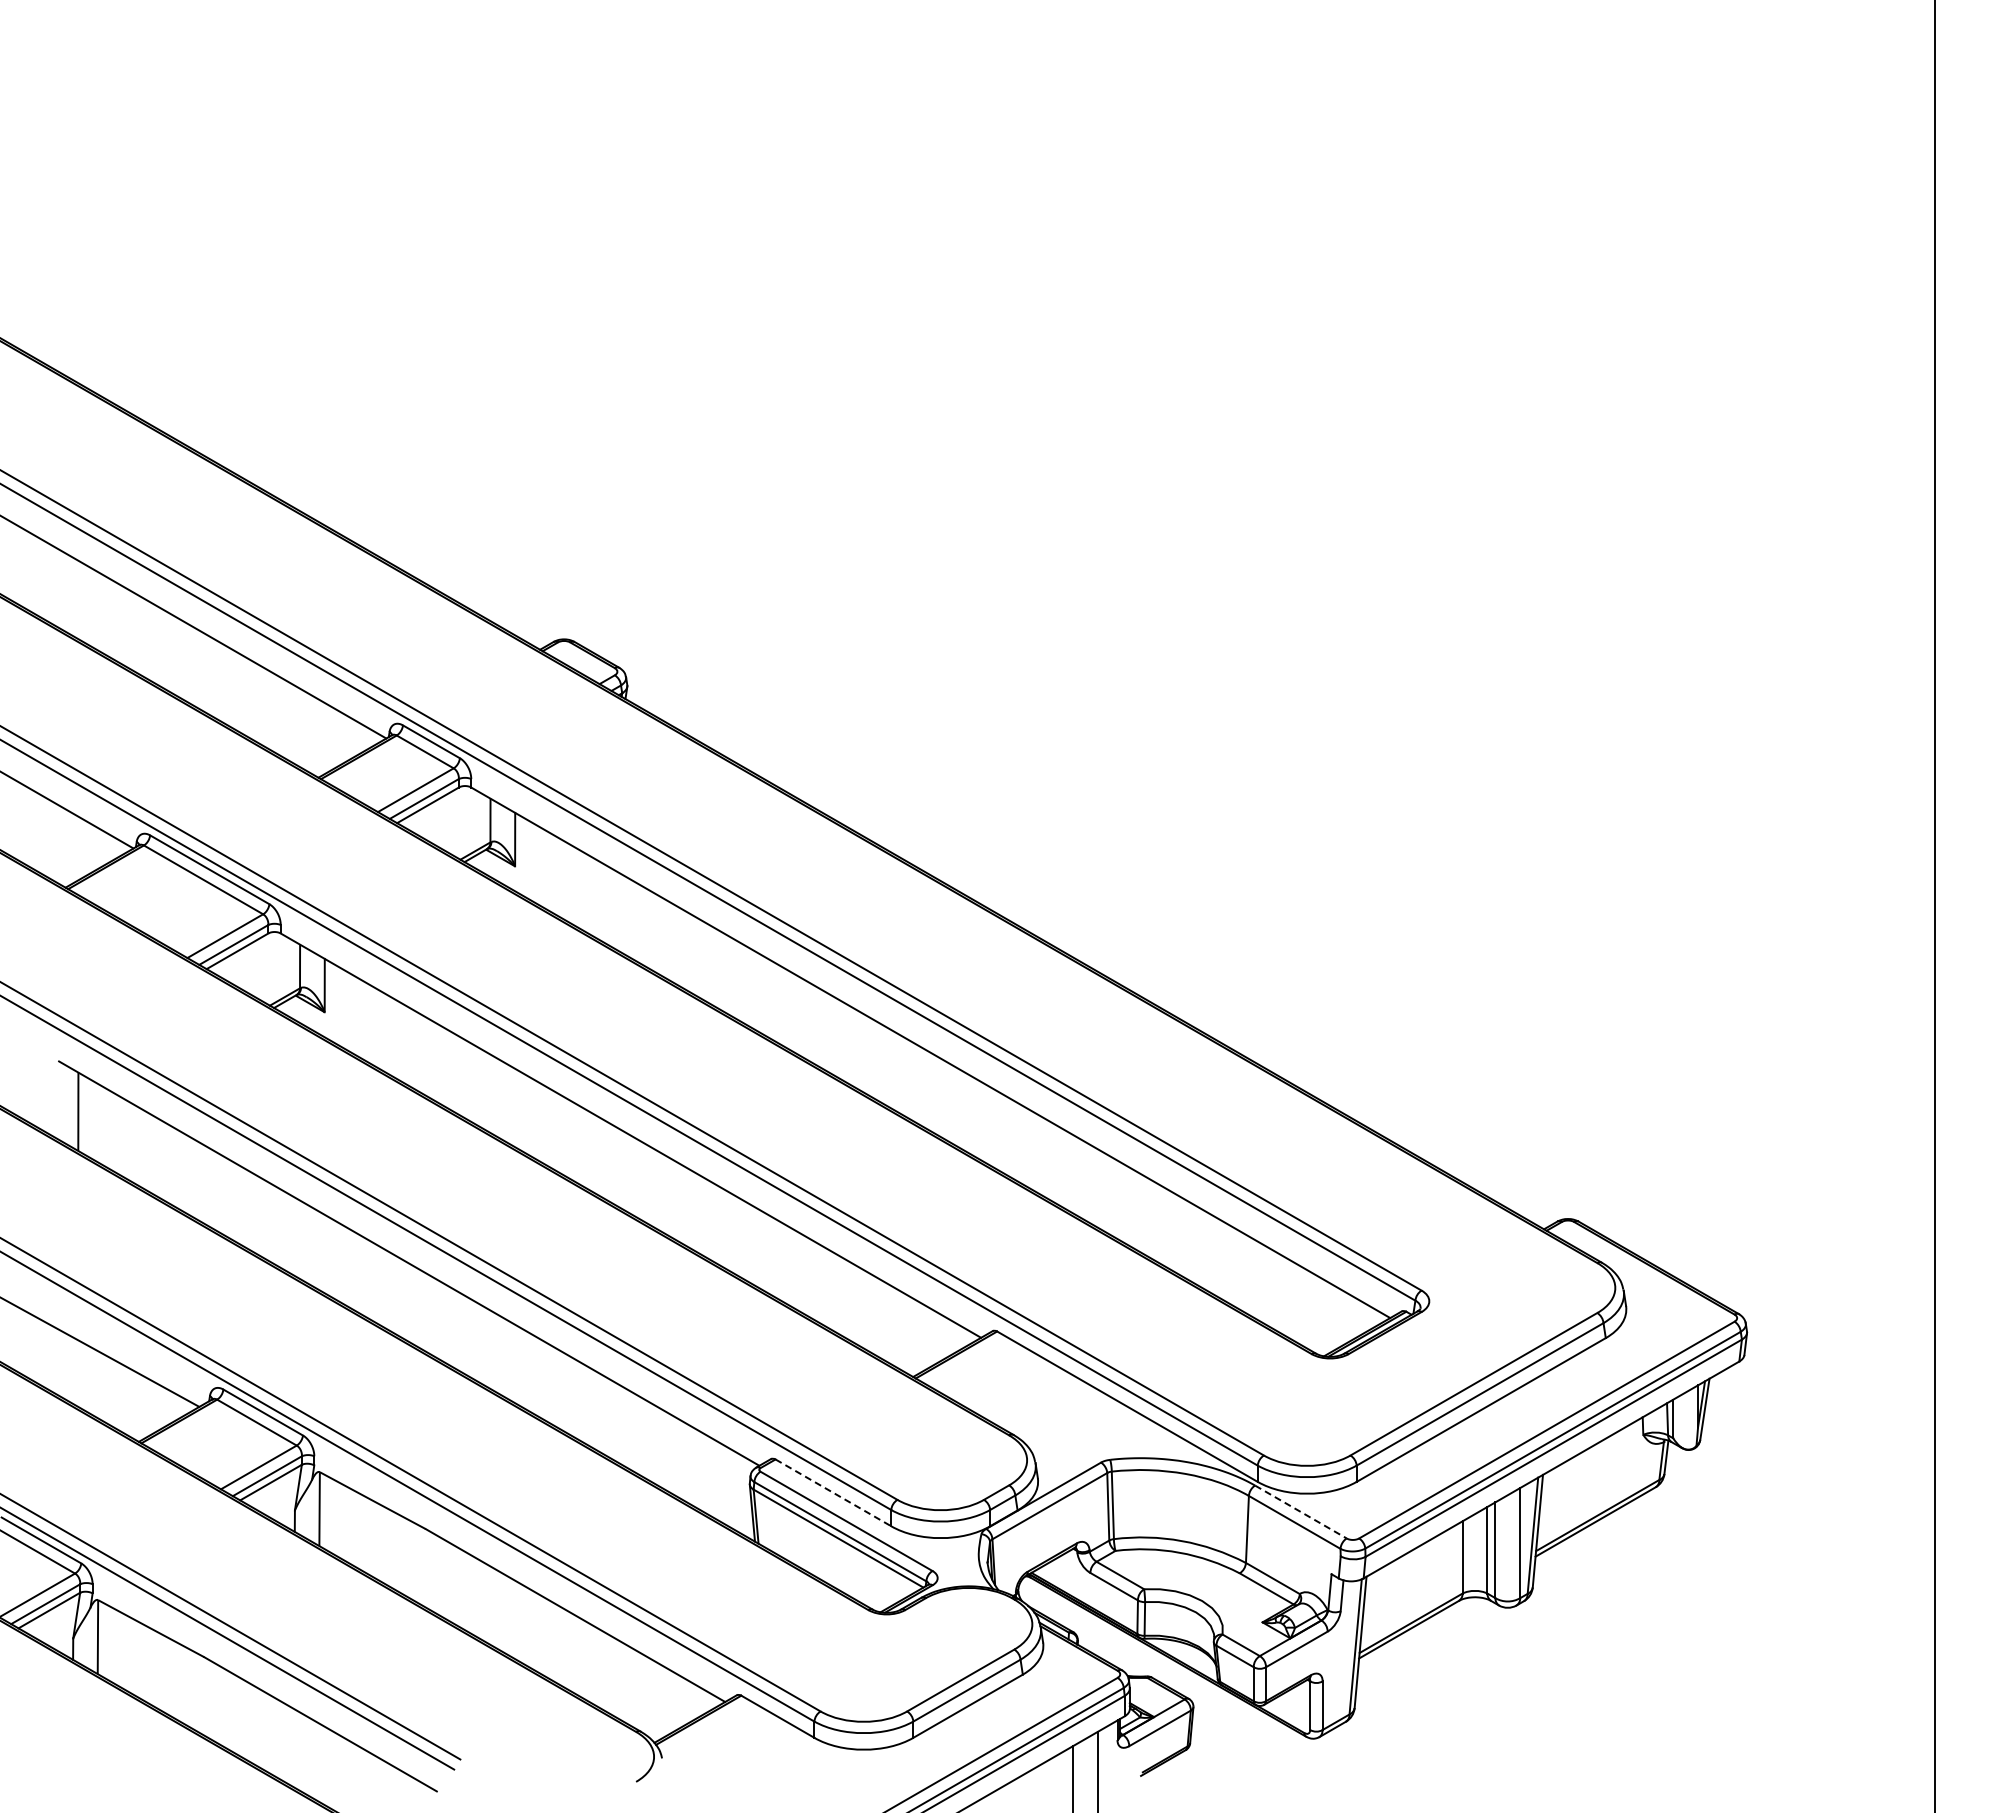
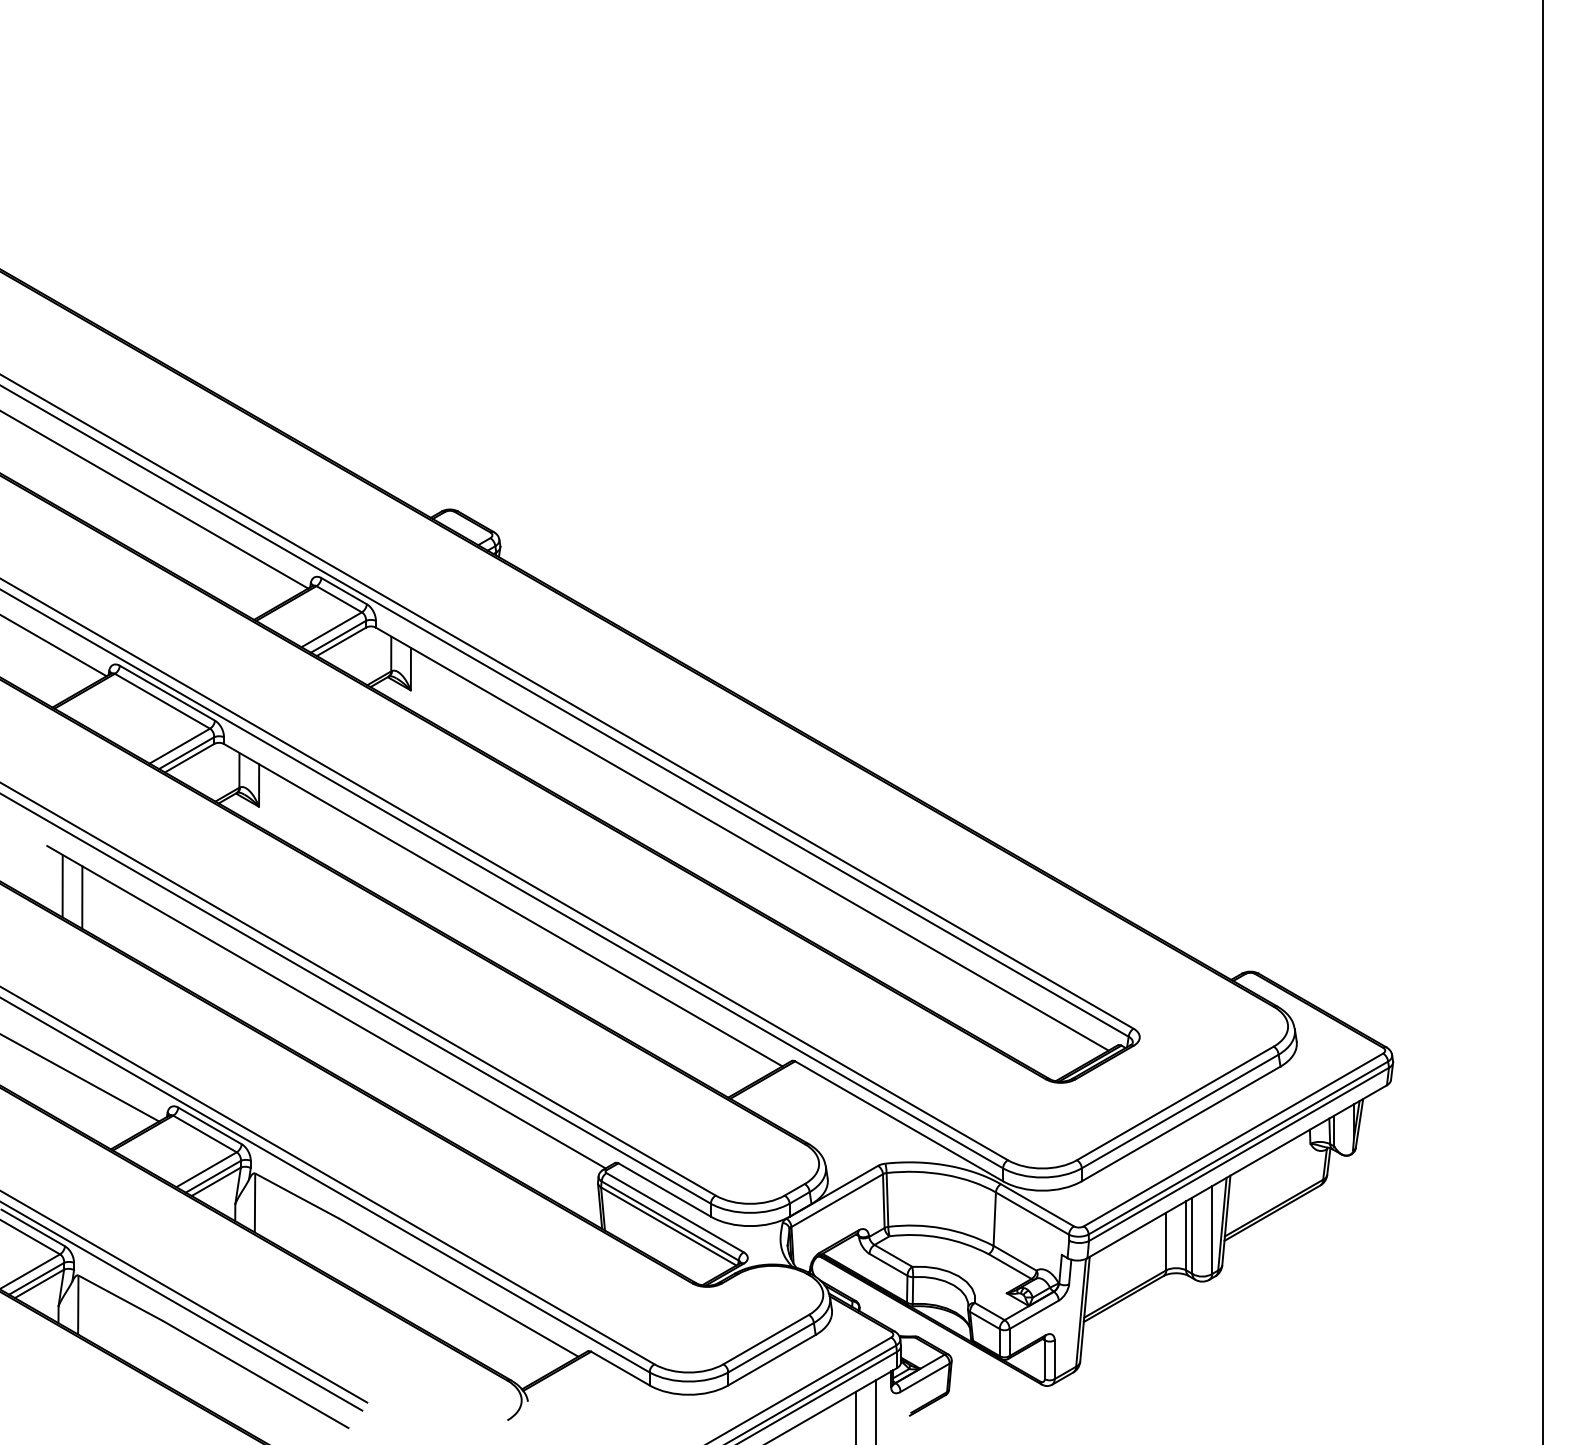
line: (102, 1125) -> (81, 897), added
line: (833, 1492) -> (664, 1189), dashed -> solid
line: (1300, 1512) -> (1037, 1205), dashed -> solid

